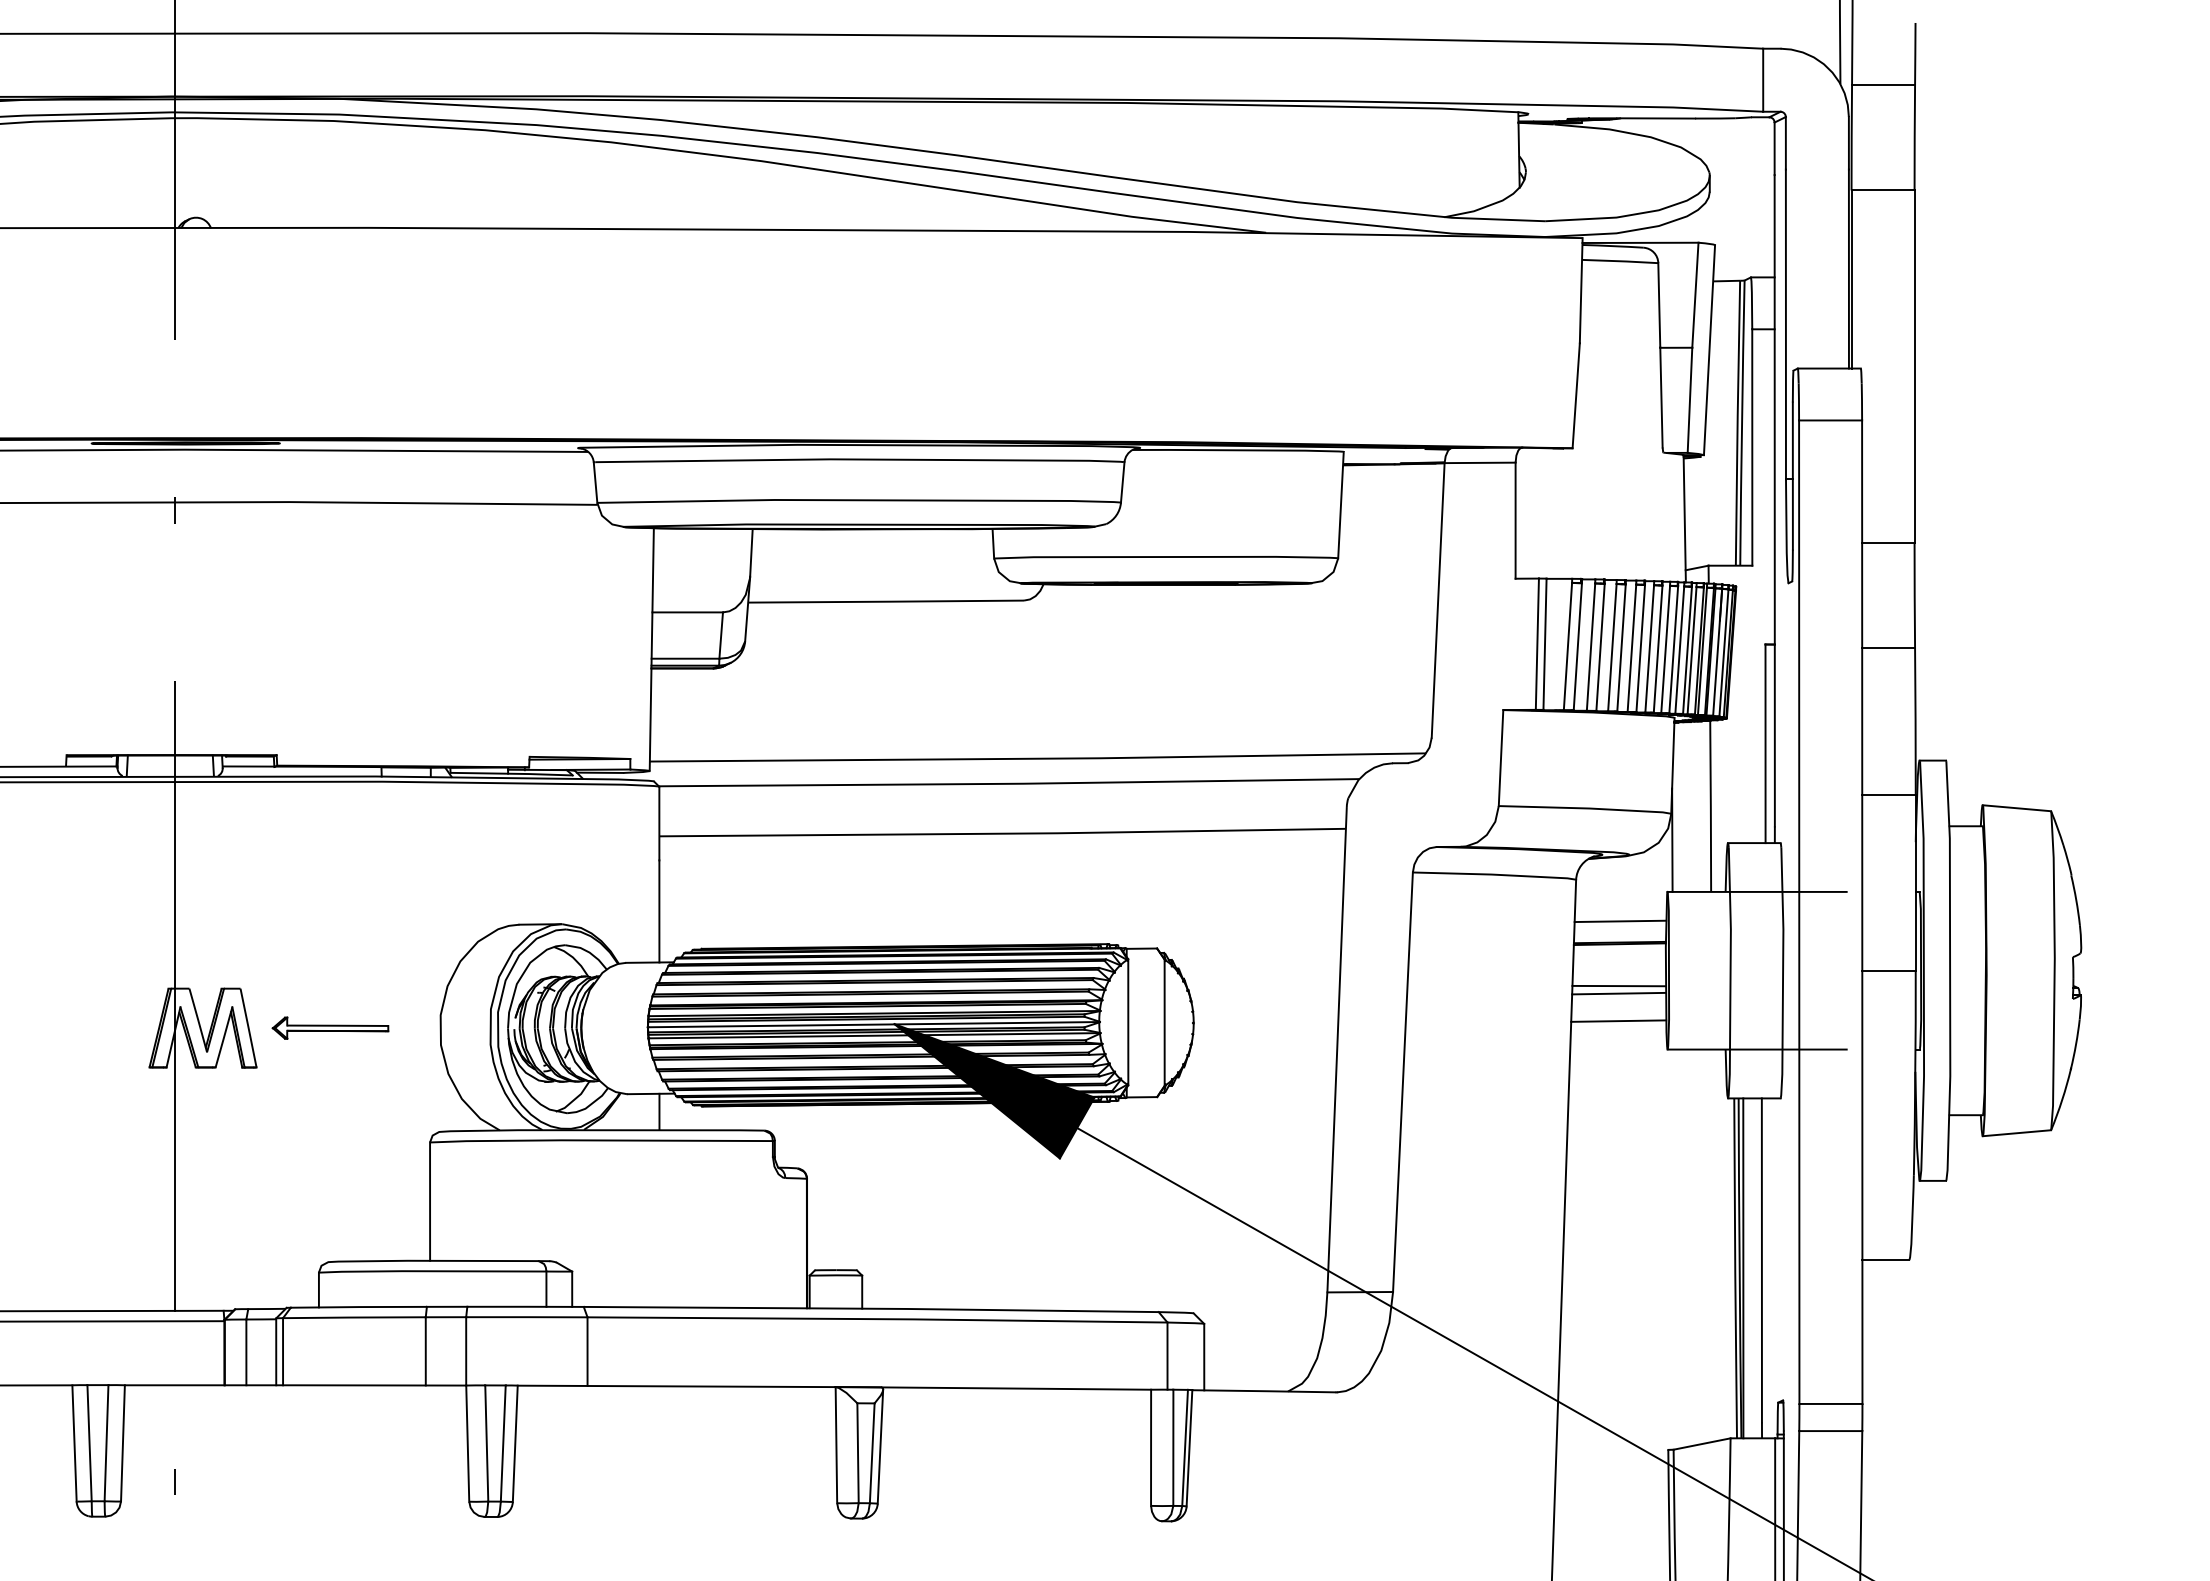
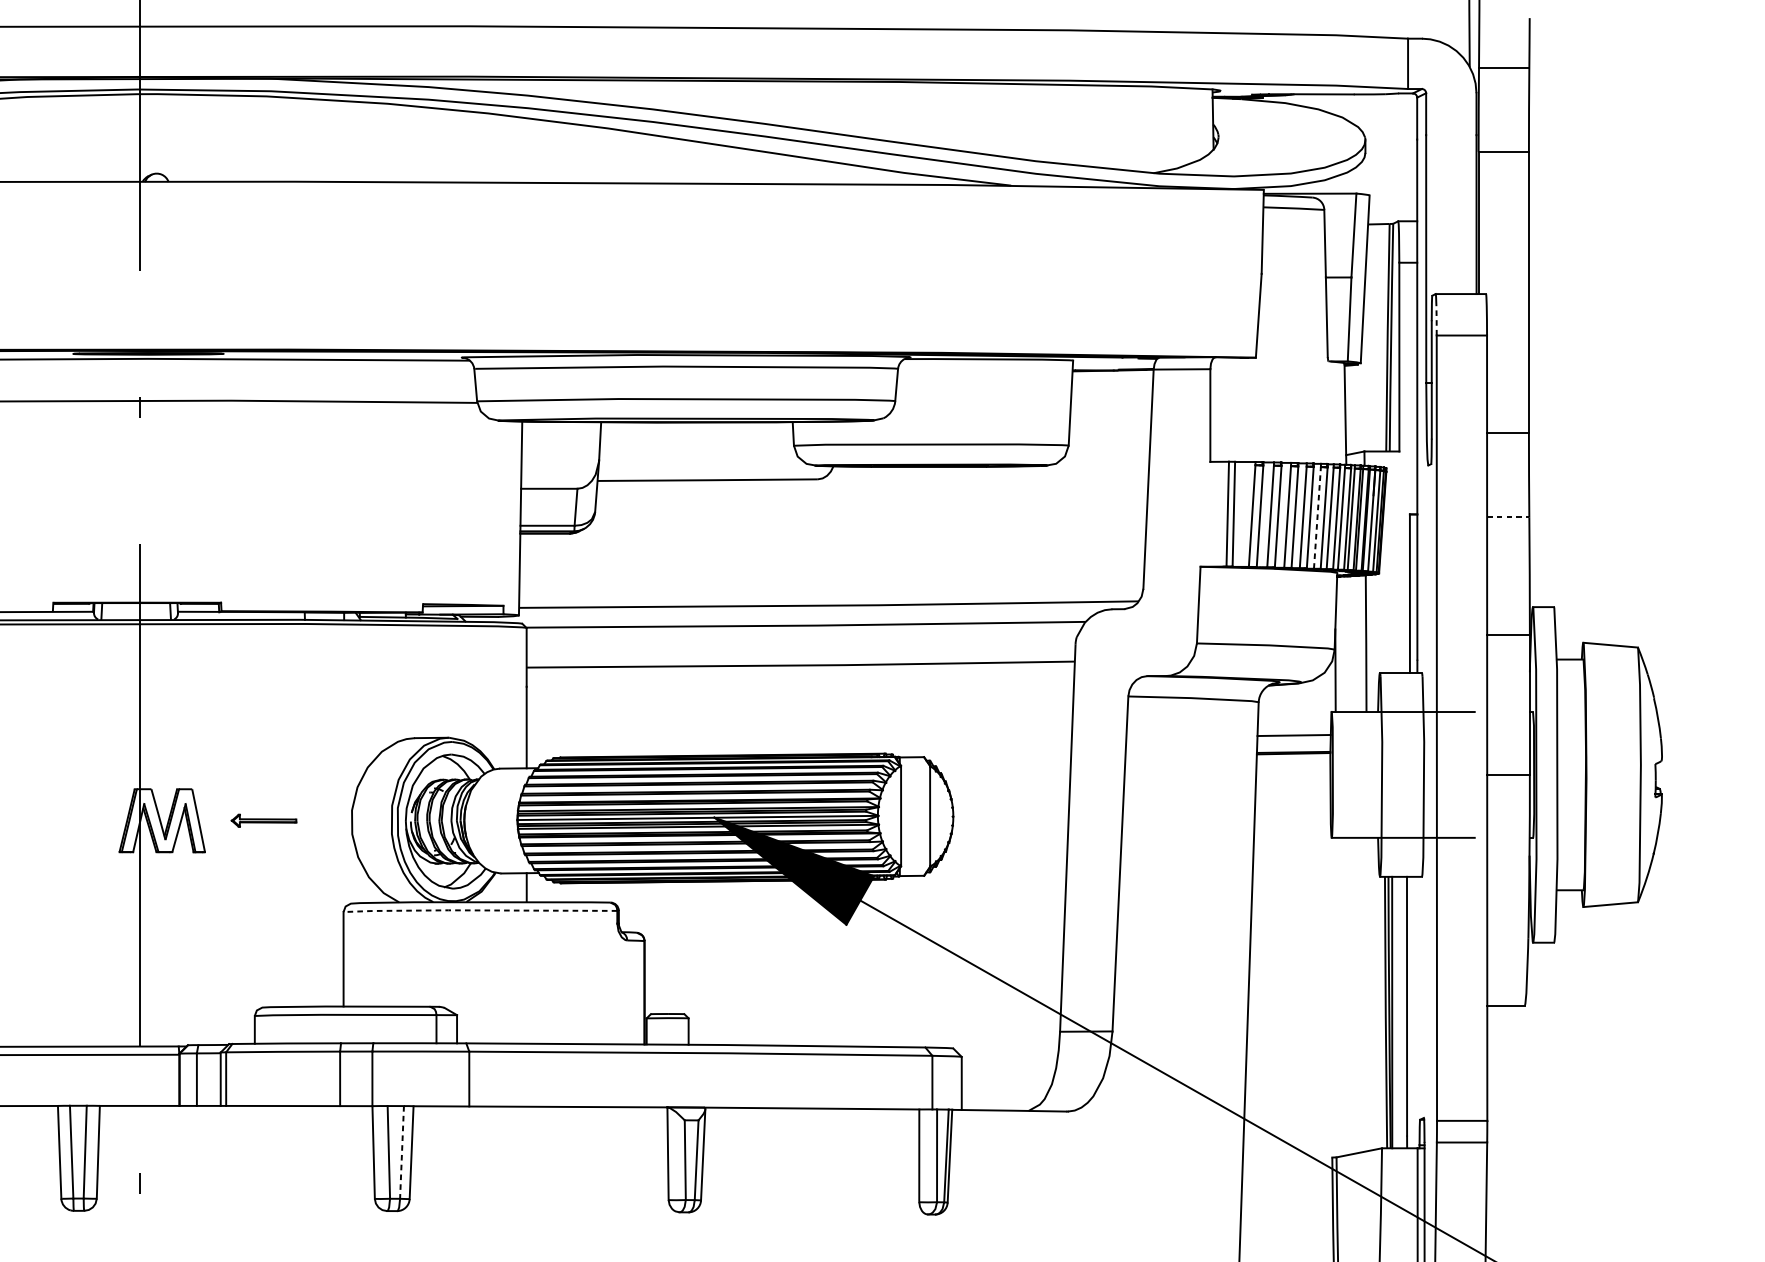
line: (1798, 401) -> (1436, 320), solid -> dashed
line: (1649, 648) -> (1317, 517), solid -> dashed
line: (1889, 648) -> (1508, 517), solid -> dashed
line: (1618, 985) -> (1292, 786), removed
line: (1618, 993) -> (1292, 793), removed
line: (1618, 1020) -> (1292, 814), removed
part: (330, 1027) -> (264, 820), size x0.7
line: (600, 1140) -> (479, 910), solid -> dashed
line: (503, 1444) -> (402, 1153), solid -> dashed

